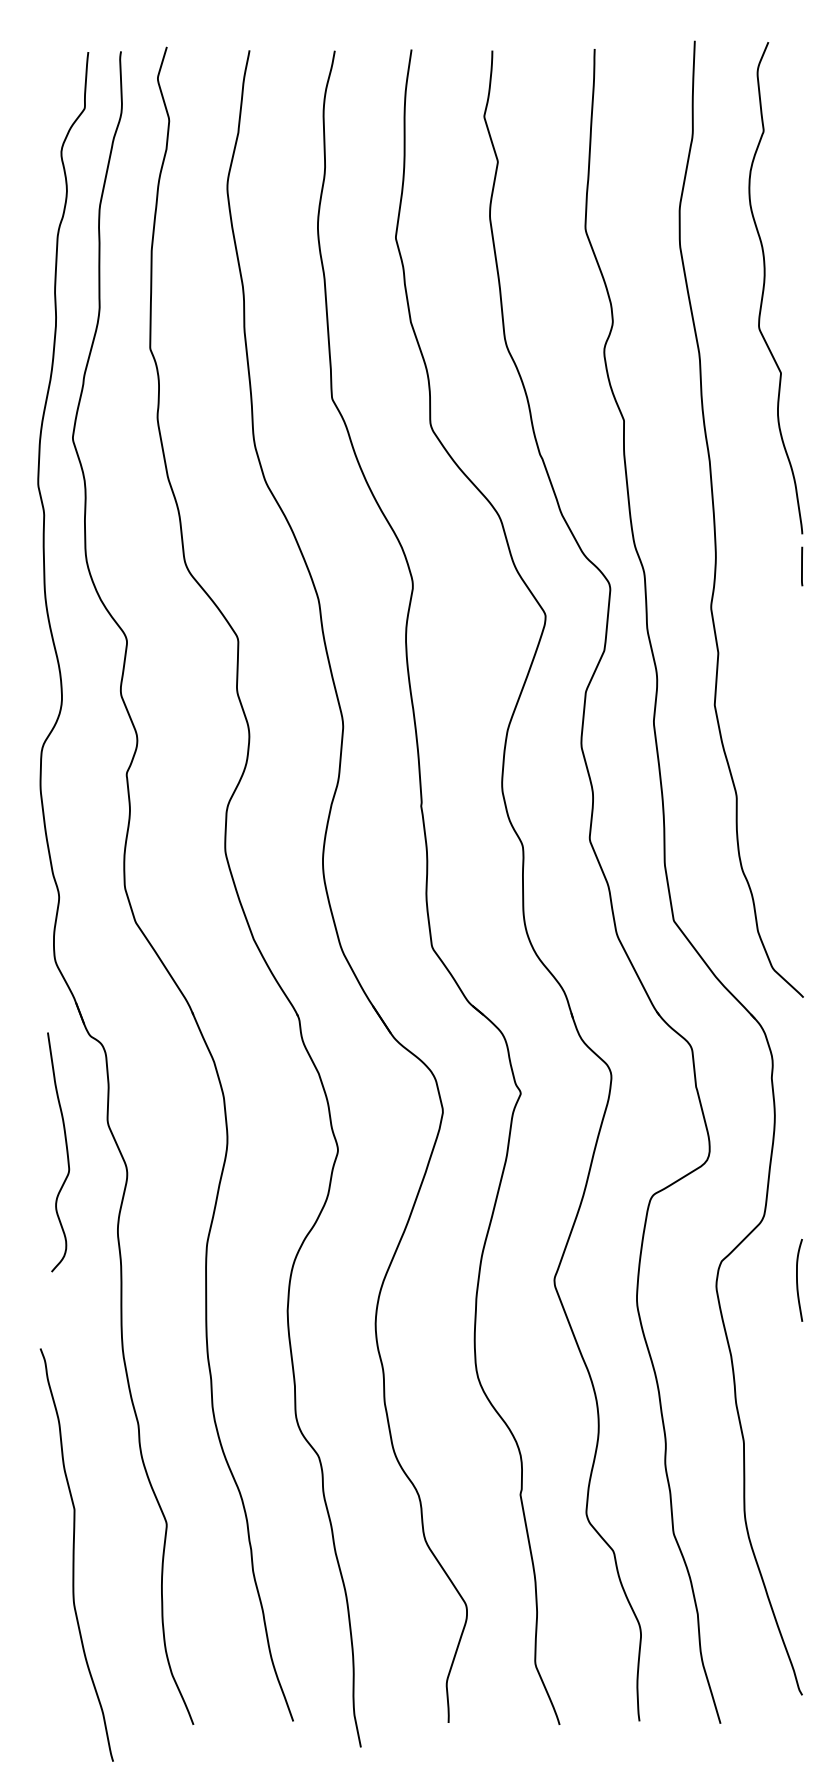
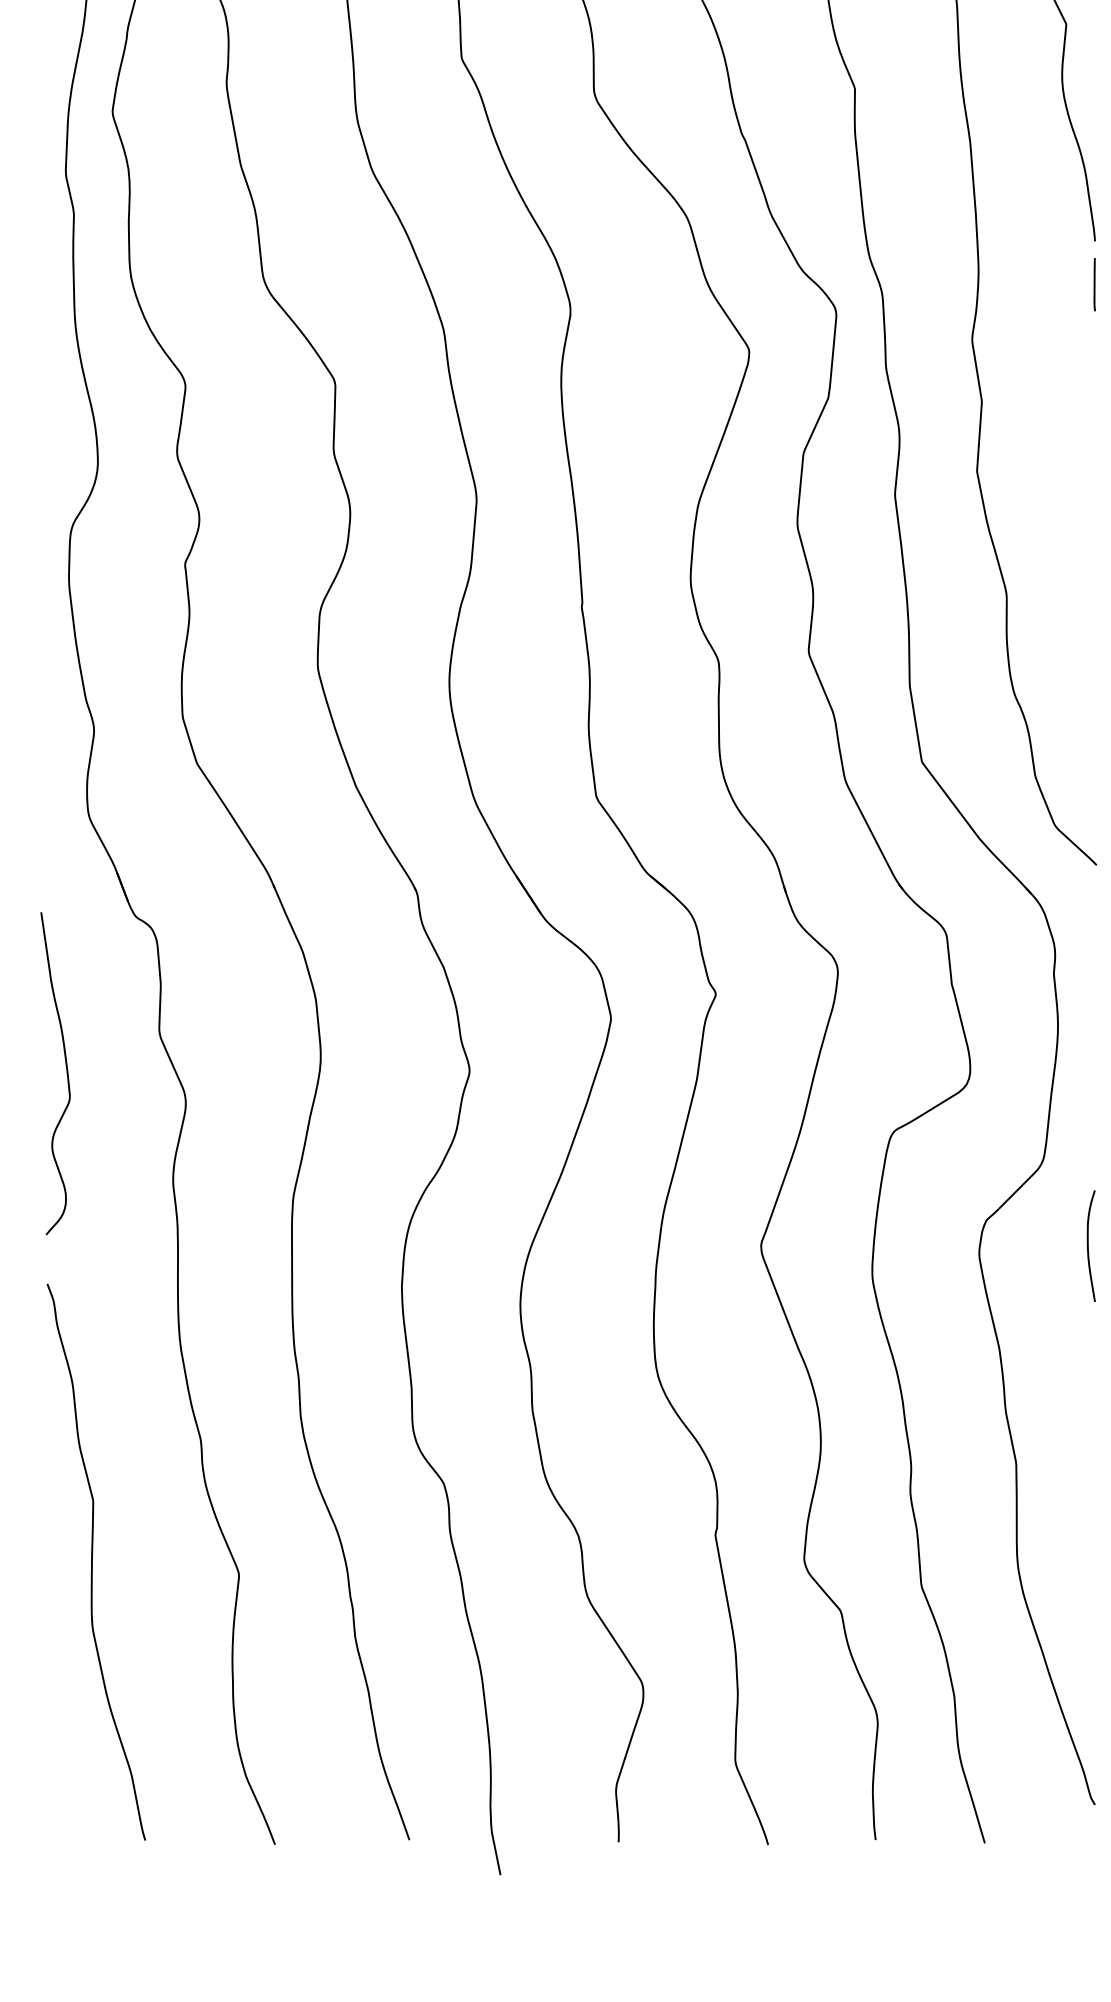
curve: (66, 1152) -> (66, 1073), moved
curve: (74, 1554) -> (93, 1561), moved

